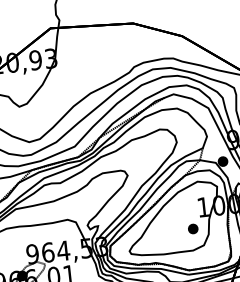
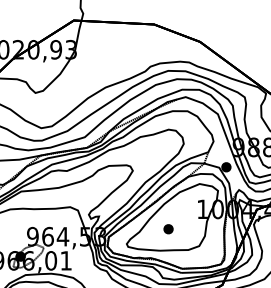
part: (193, 229) -> (168, 229), moved

